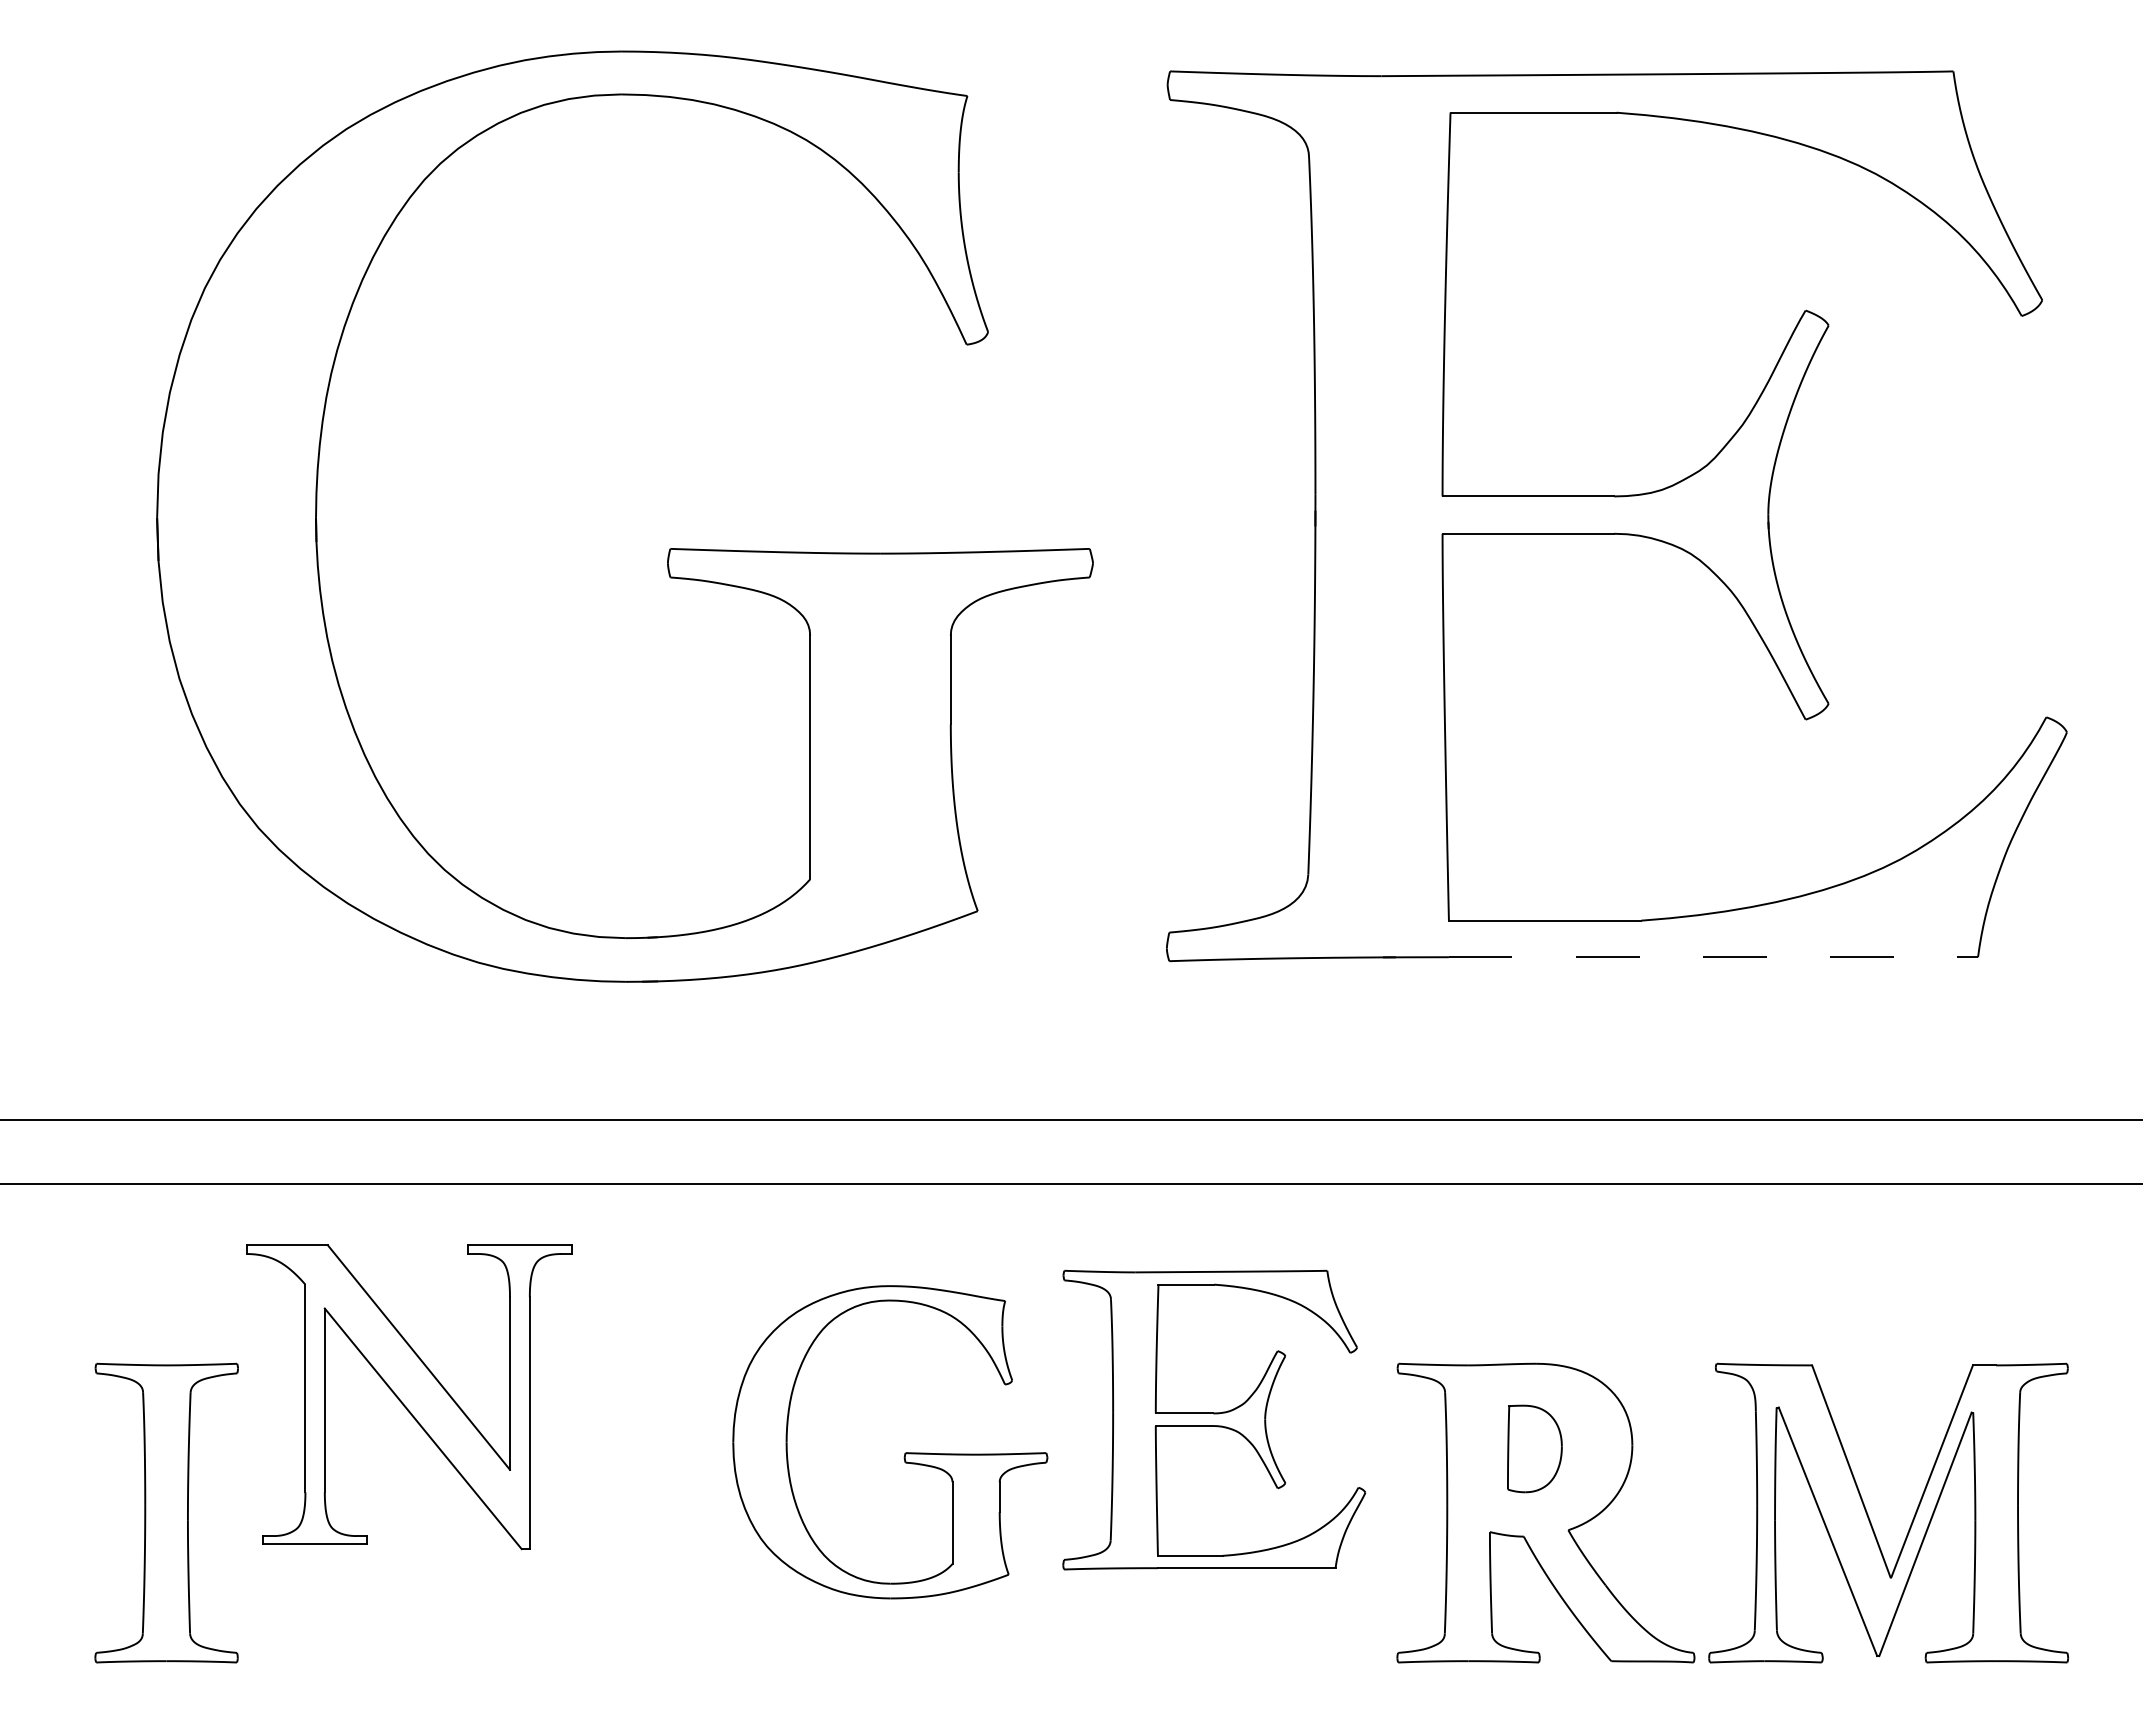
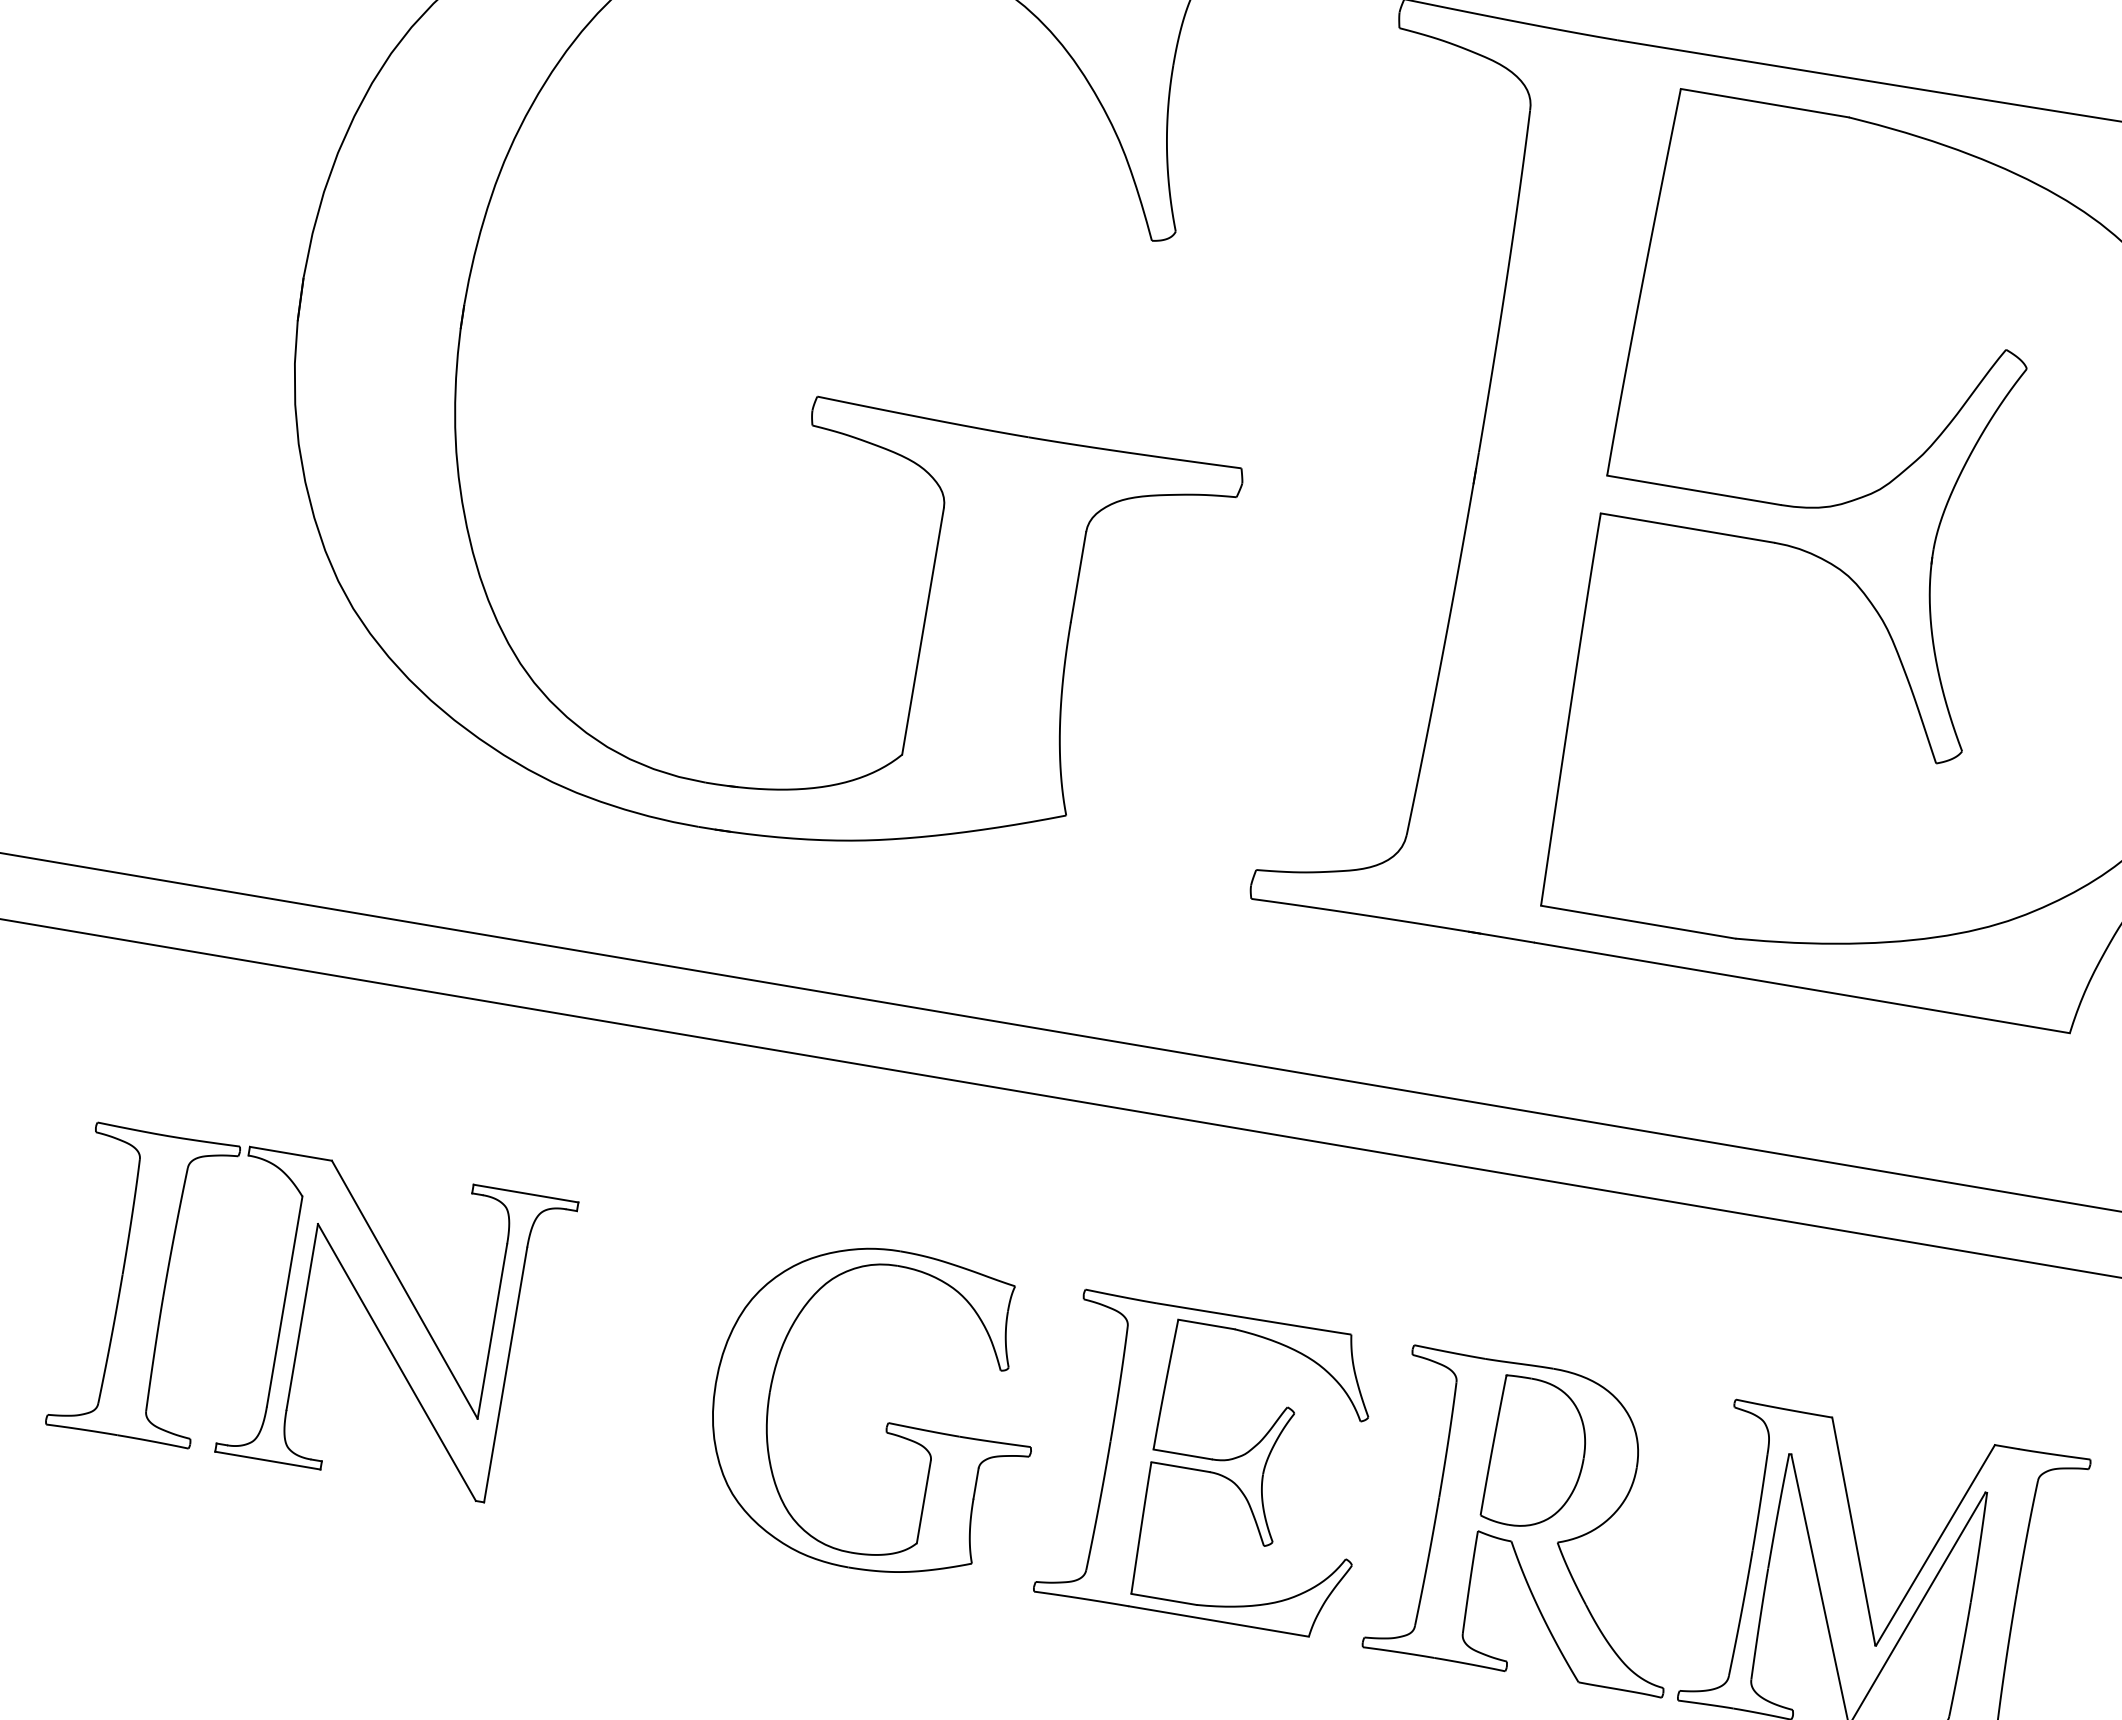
line: (1713, 957) -> (1802, 988), dashed -> solid
part: (409, 1397) -> (388, 1328), moved
part: (1214, 1419) -> (1211, 1465), moved
part: (1534, 1448) -> (1537, 1454), size x1.67
part: (904, 1453) -> (887, 1423), moved

